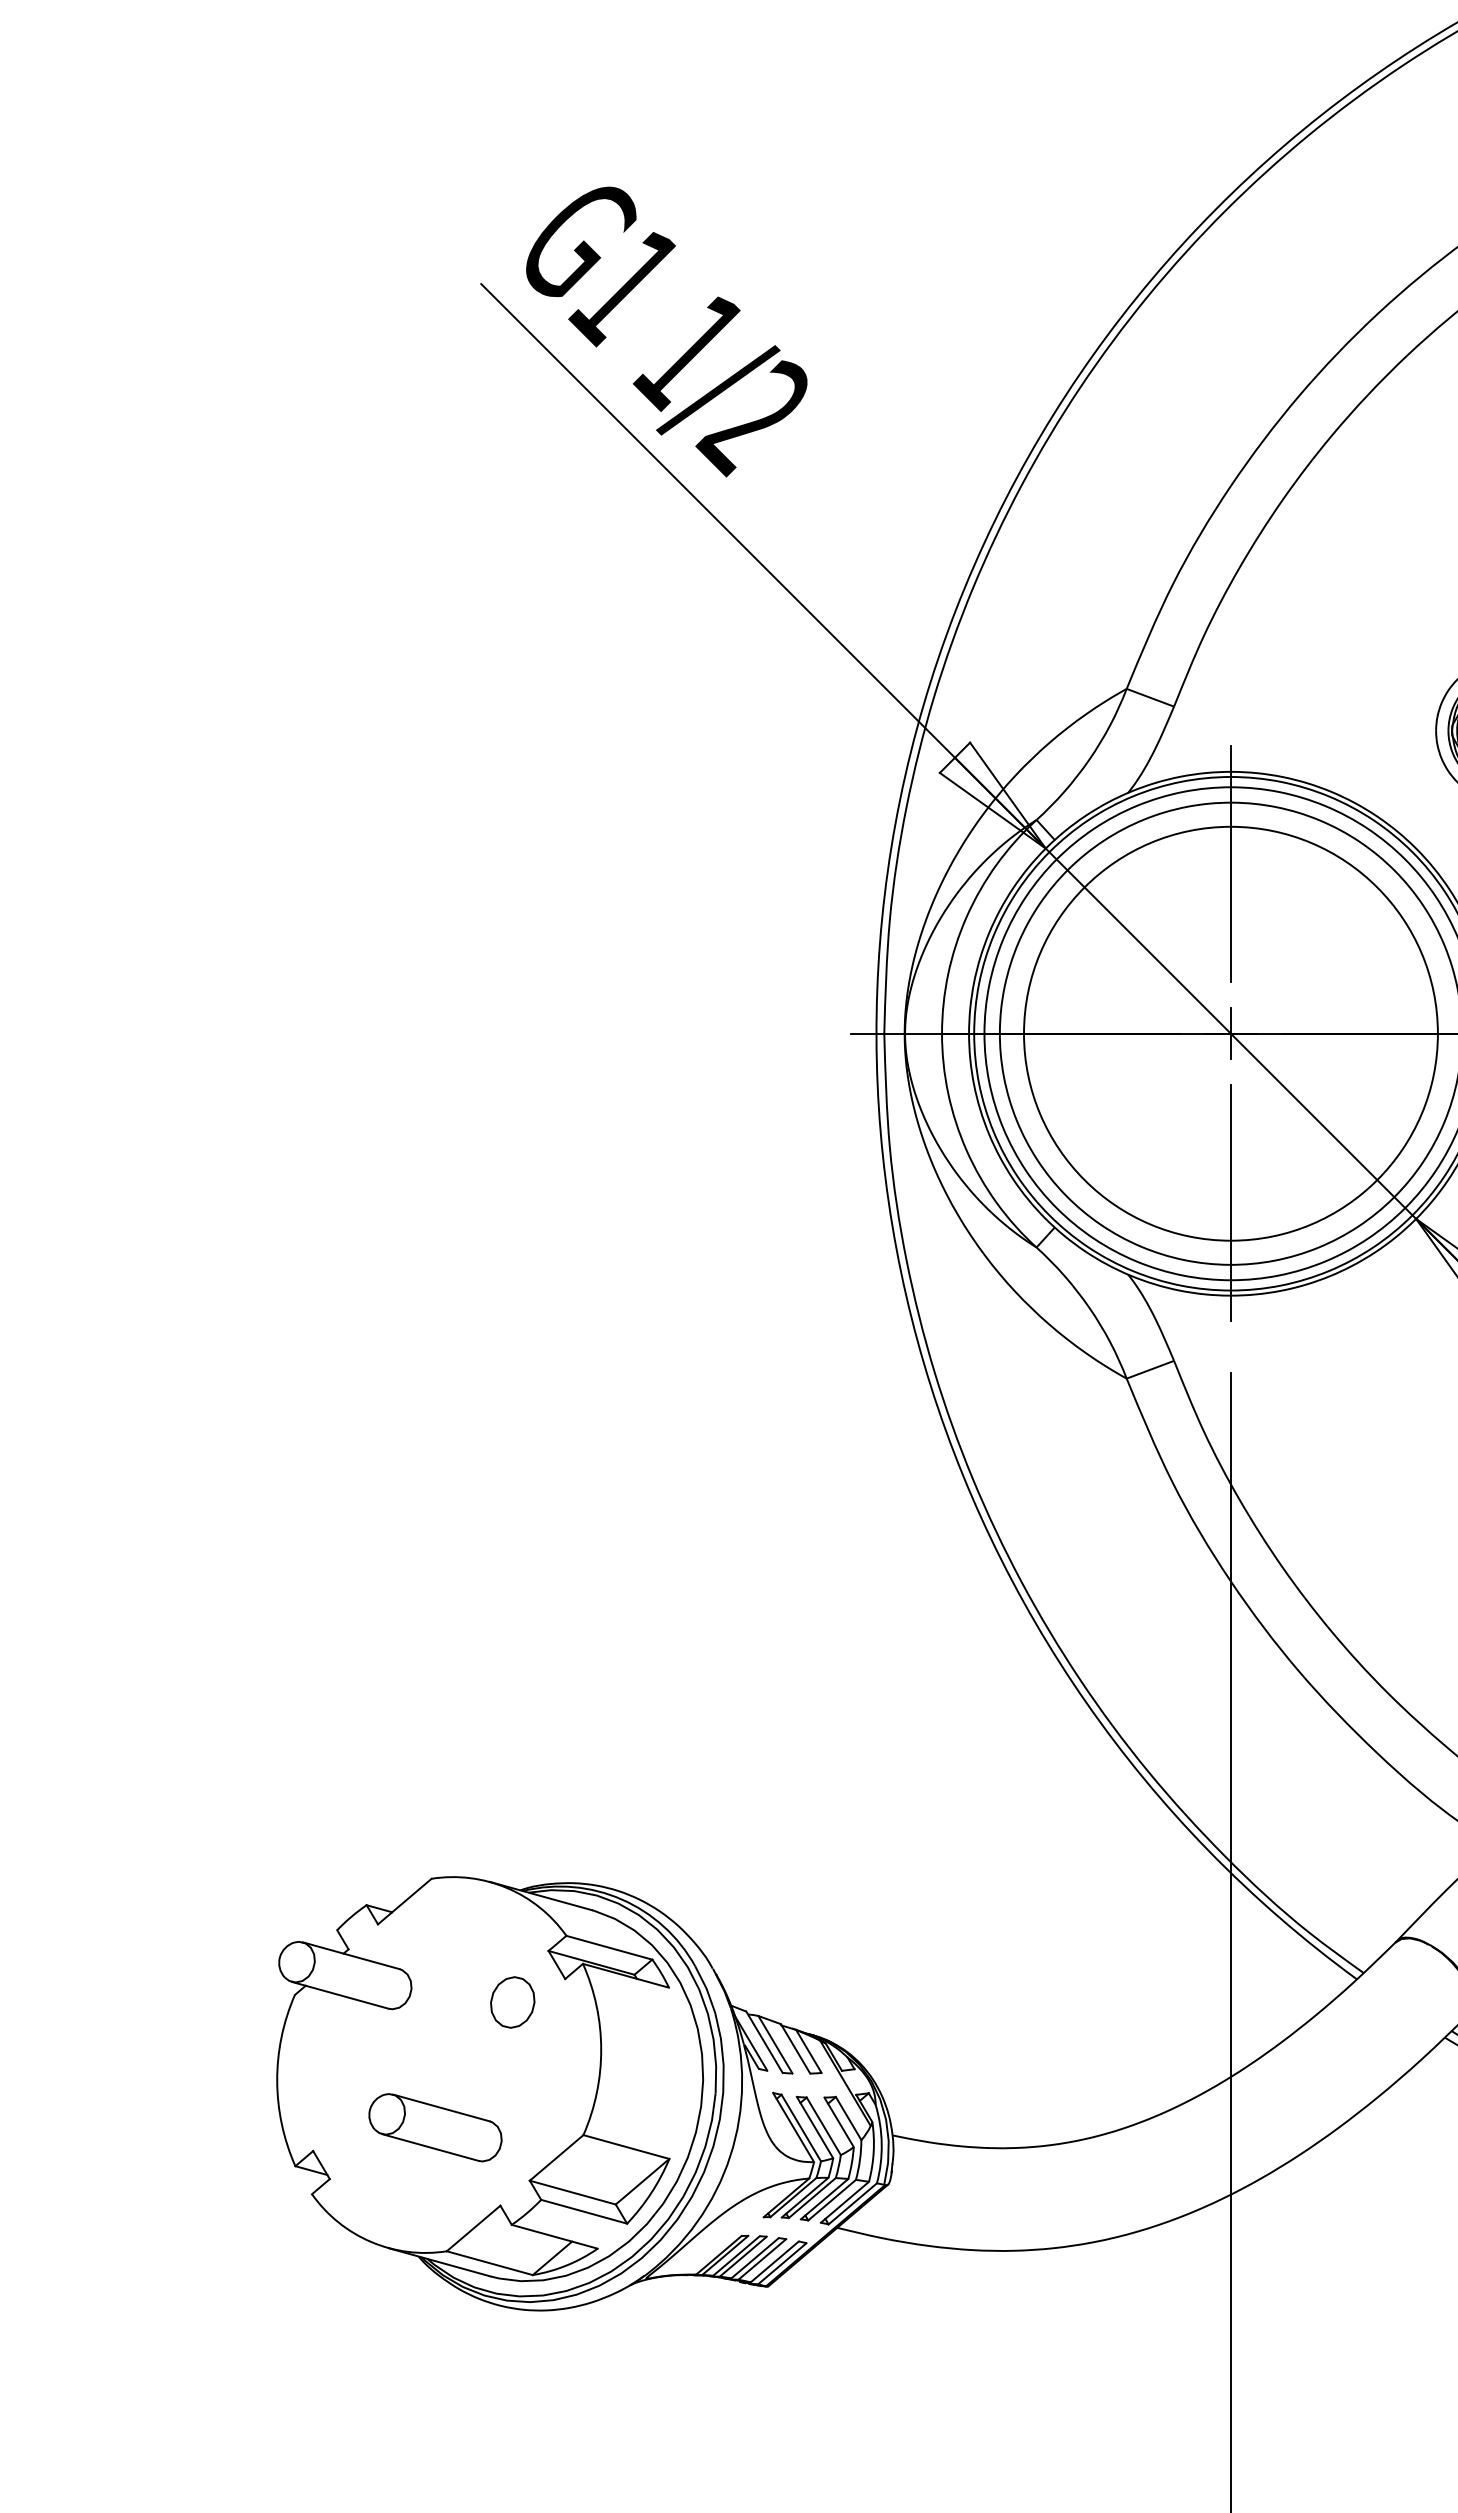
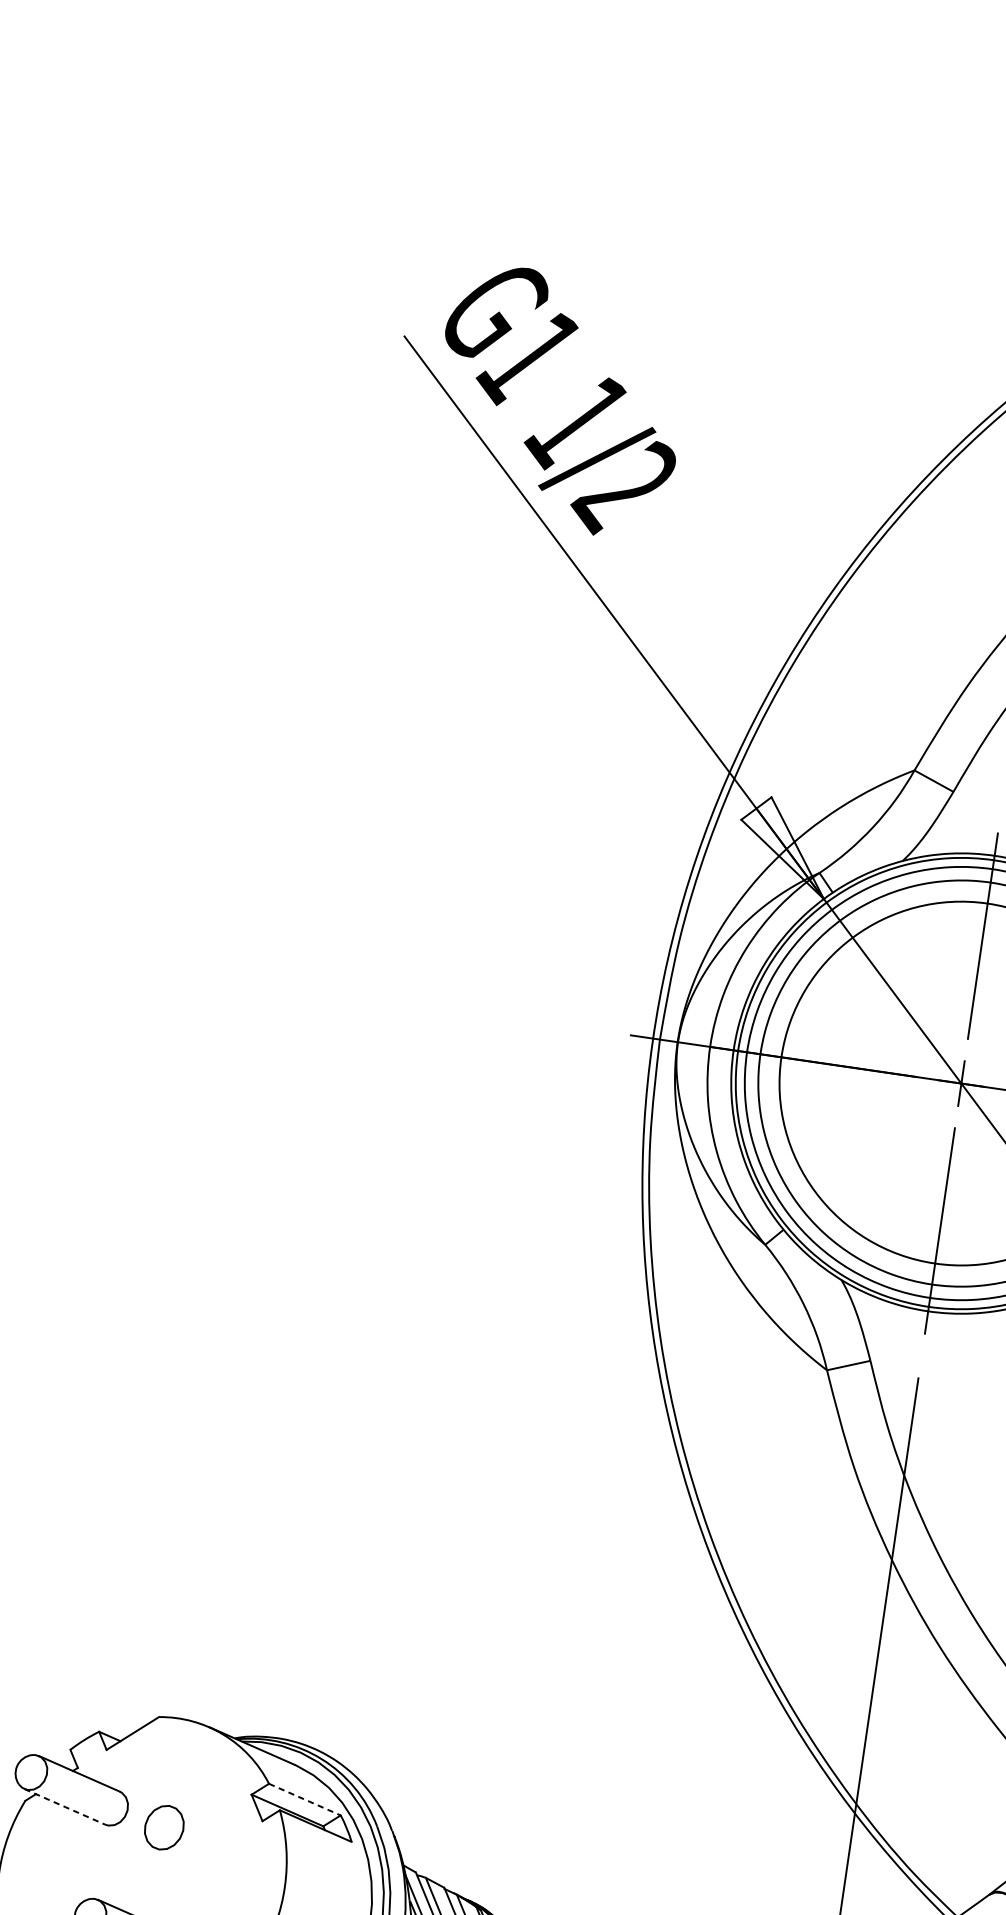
line: (609, 1947) -> (305, 1799), solid -> dashed
line: (340, 1995) -> (64, 1807), solid -> dashed
part: (512, 2002) -> (164, 1827), moved

